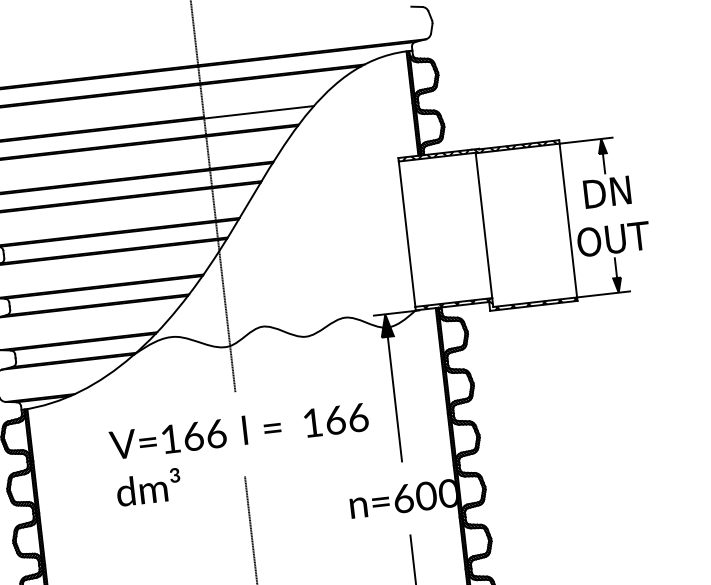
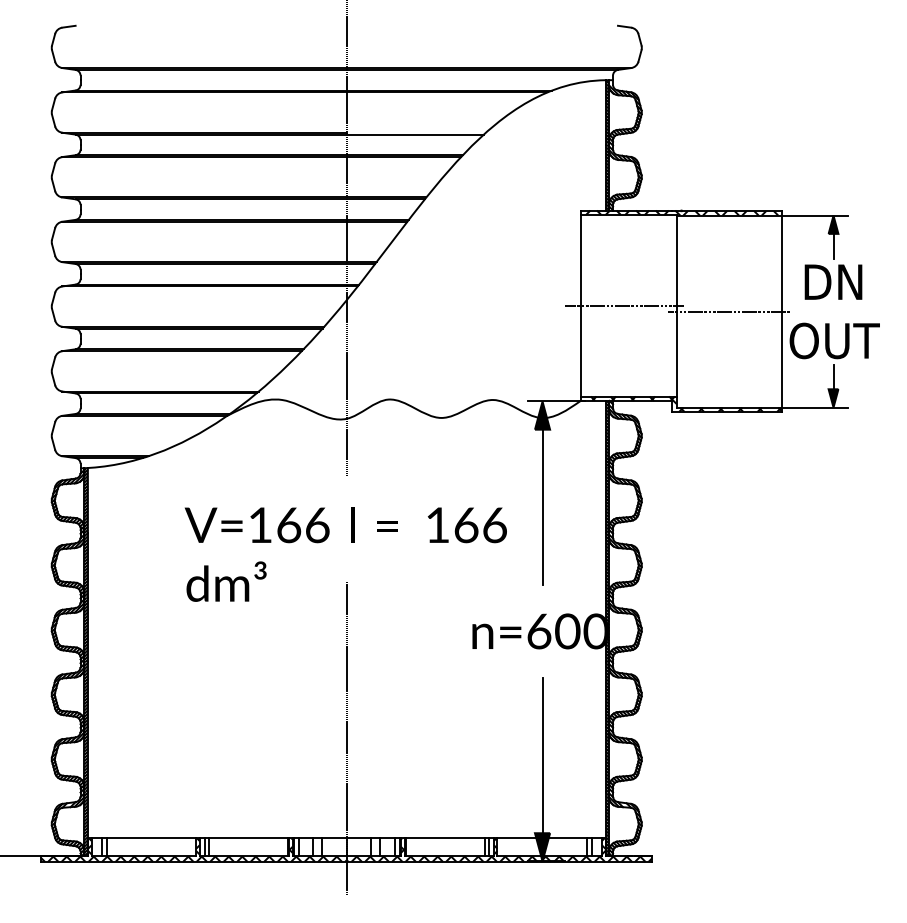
line: (526, 225) -> (729, 311), added
line: (442, 230) -> (624, 305), added

